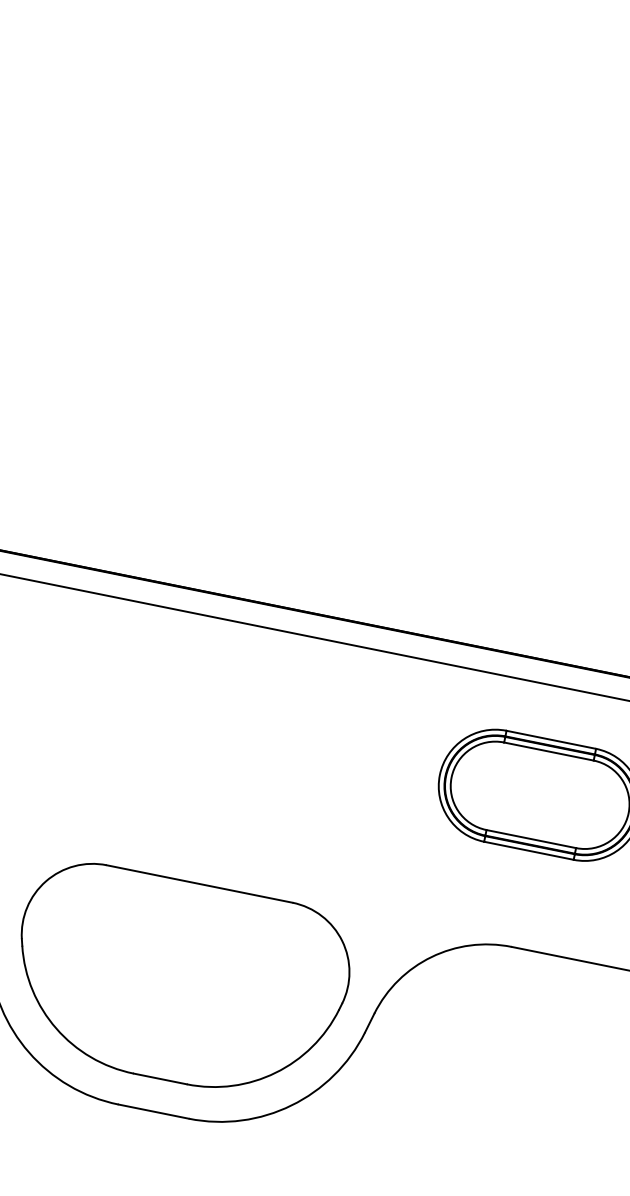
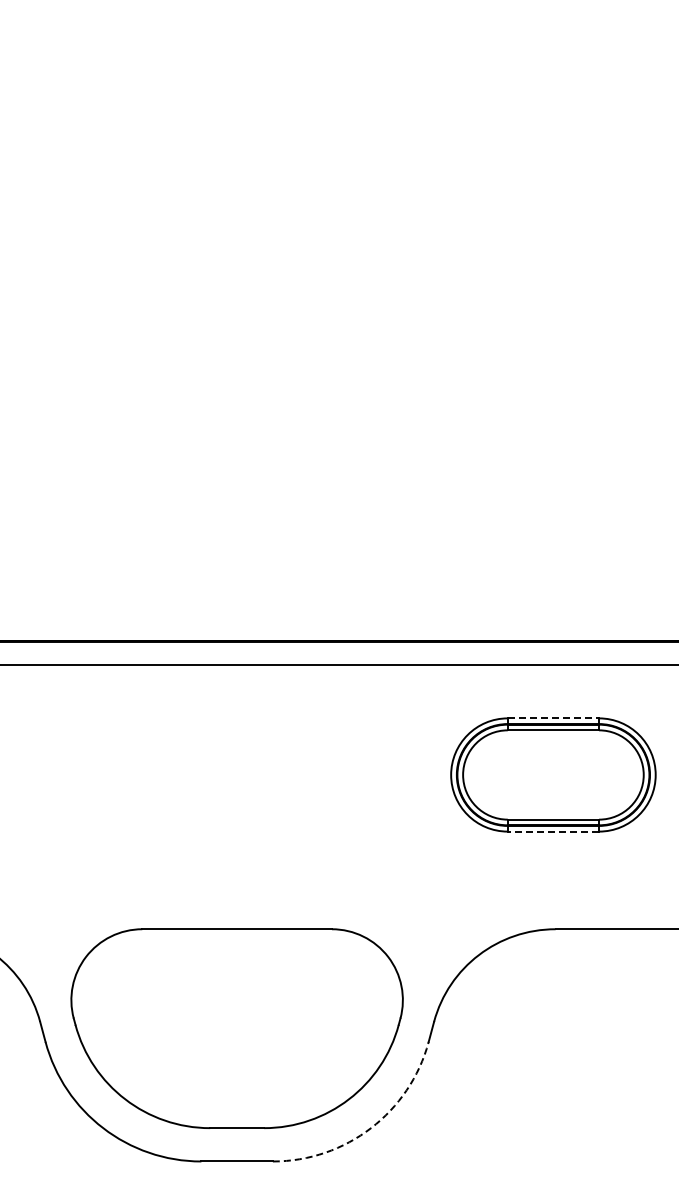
line: (551, 739) -> (553, 718), solid -> dashed
line: (529, 850) -> (553, 831), solid -> dashed
arc: (291, 1105) -> (371, 1128), solid -> dashed

